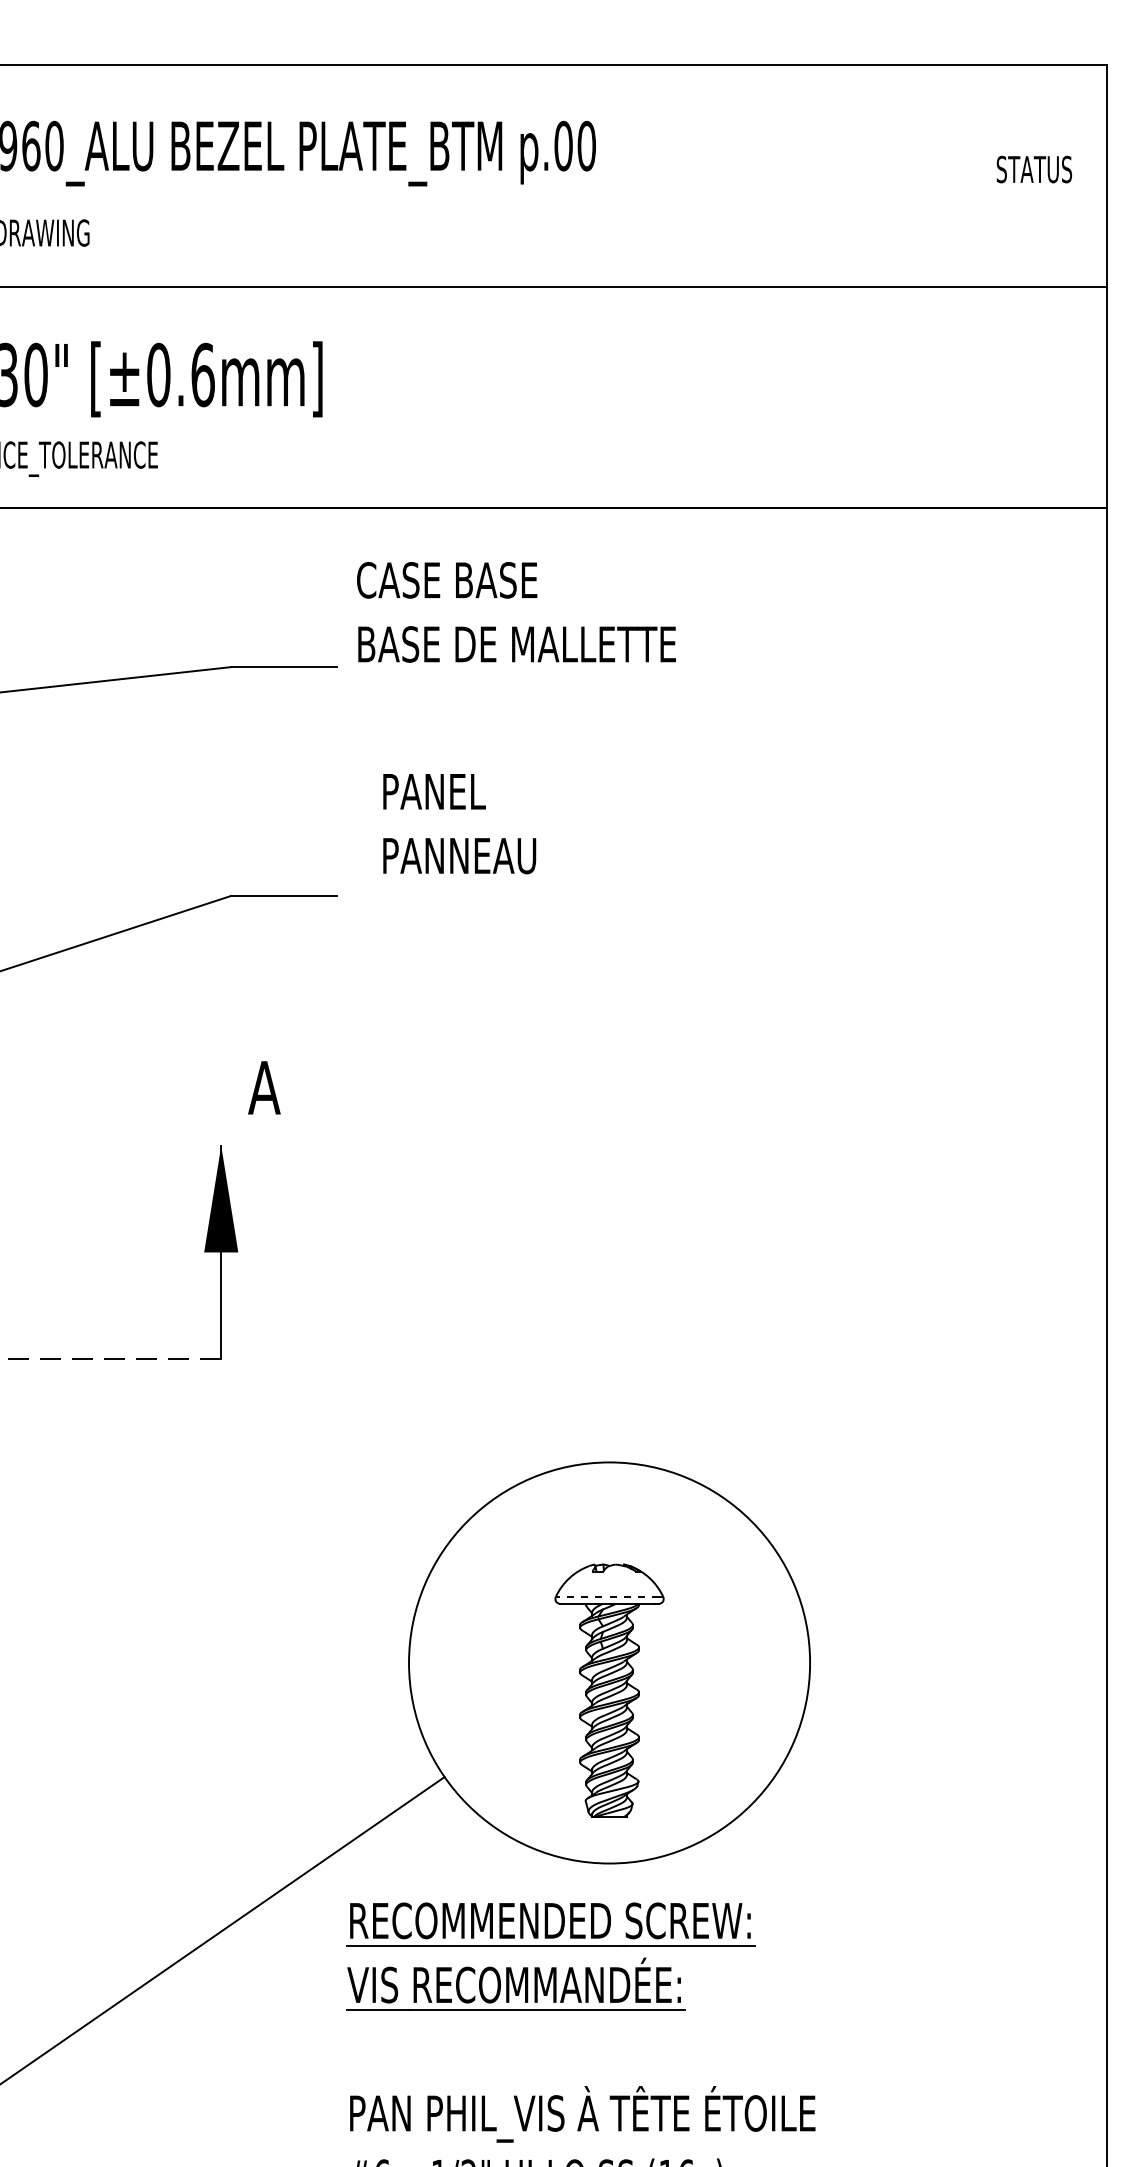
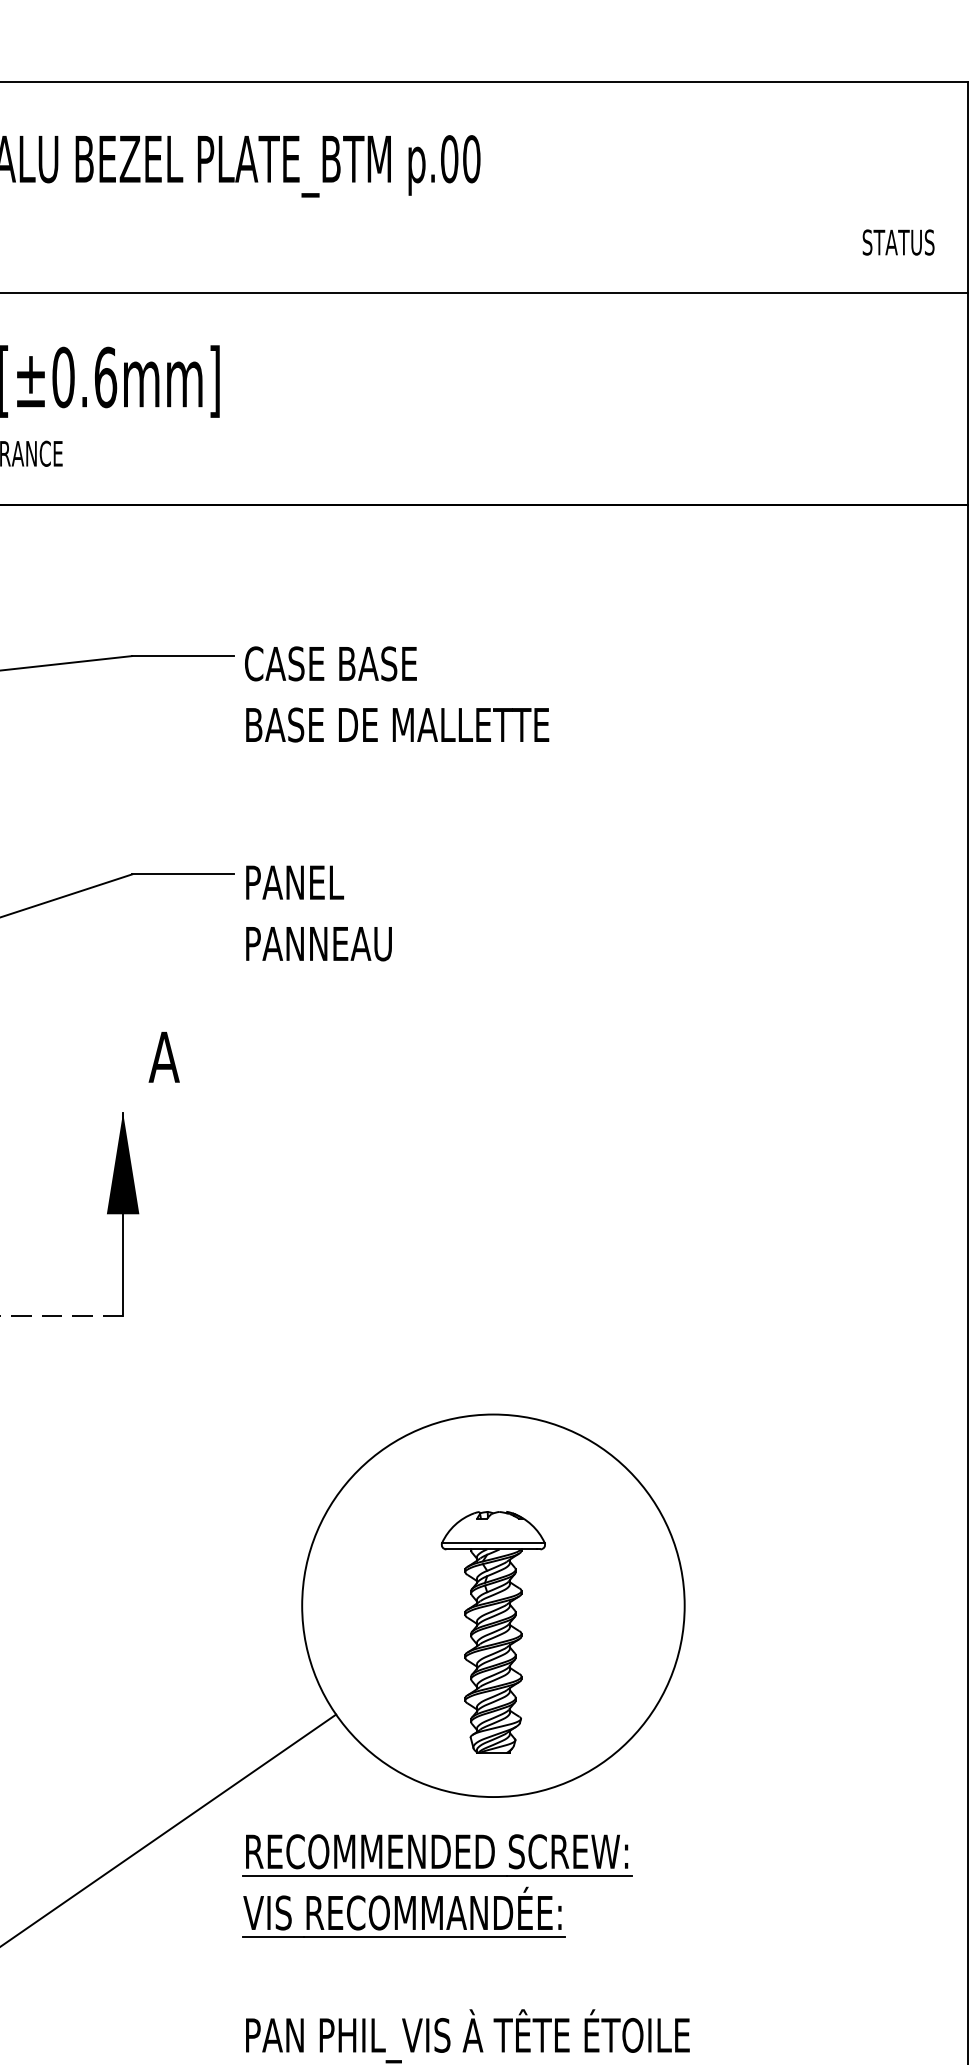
text: (1034, 169) -> (898, 242), moved
text: (516, 612) -> (397, 694), moved
text: (459, 824) -> (318, 913), moved
line: (607, 1596) -> (491, 1542), dashed -> solid

